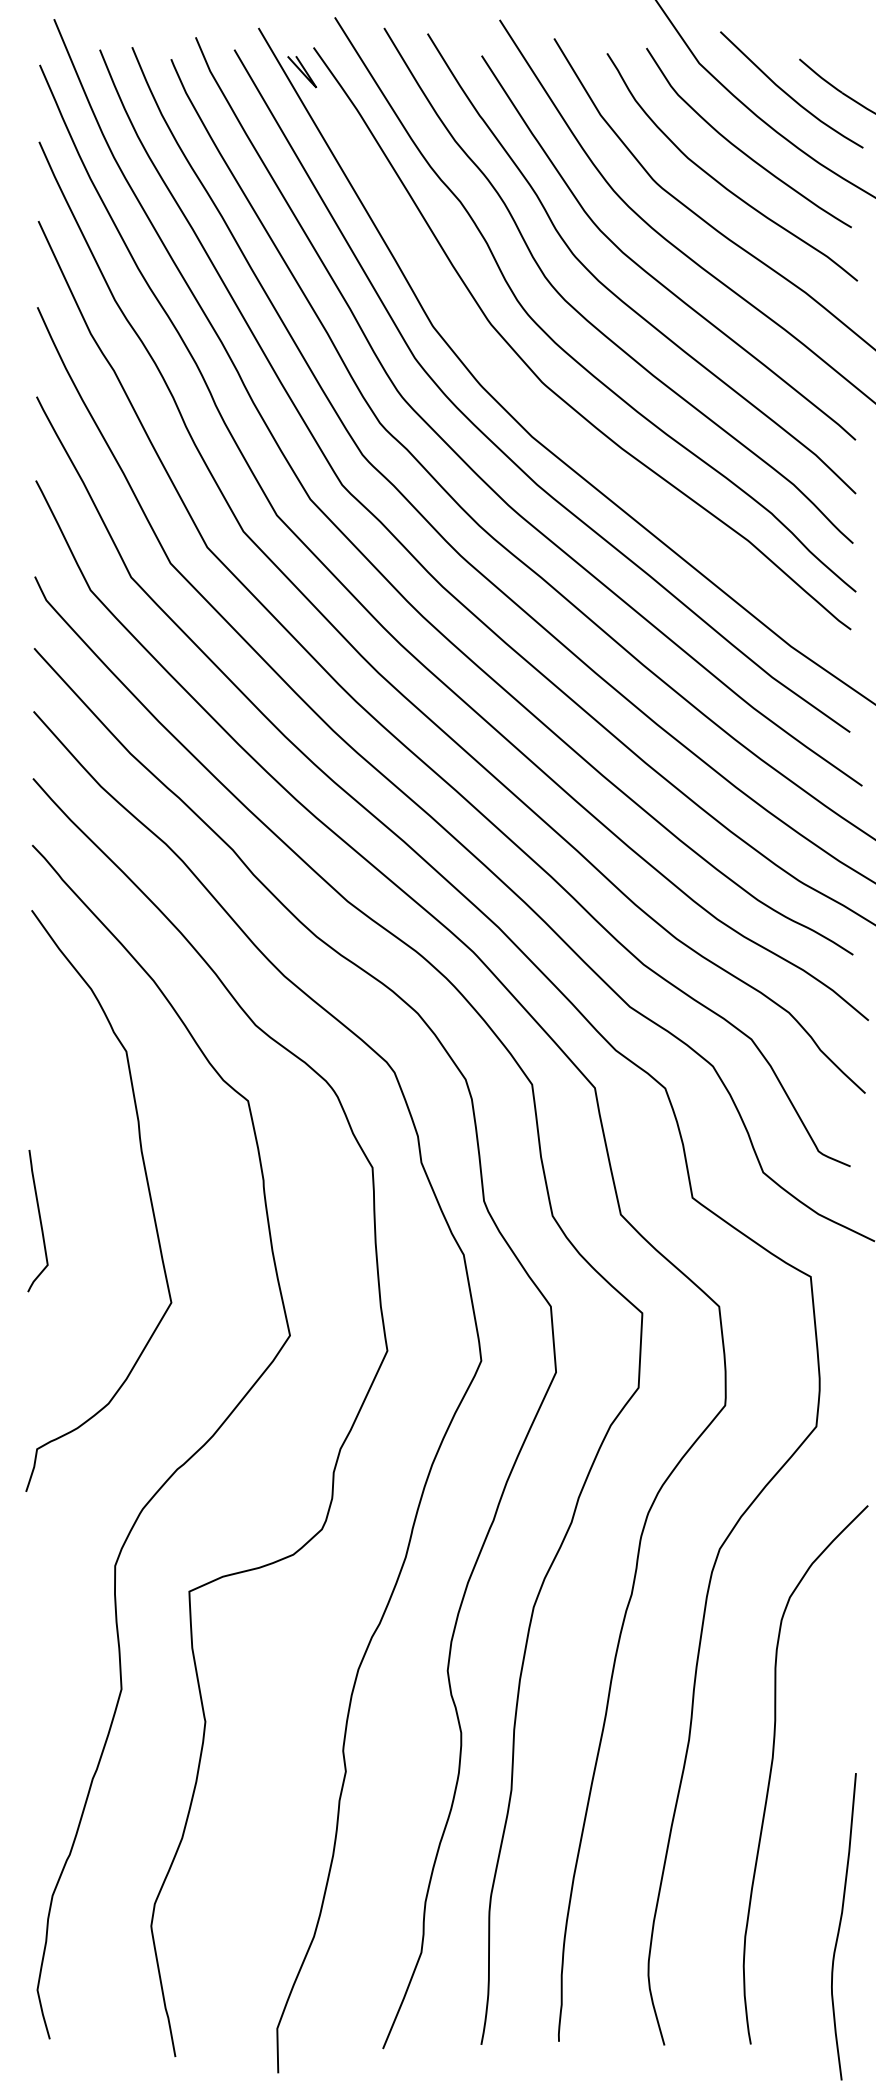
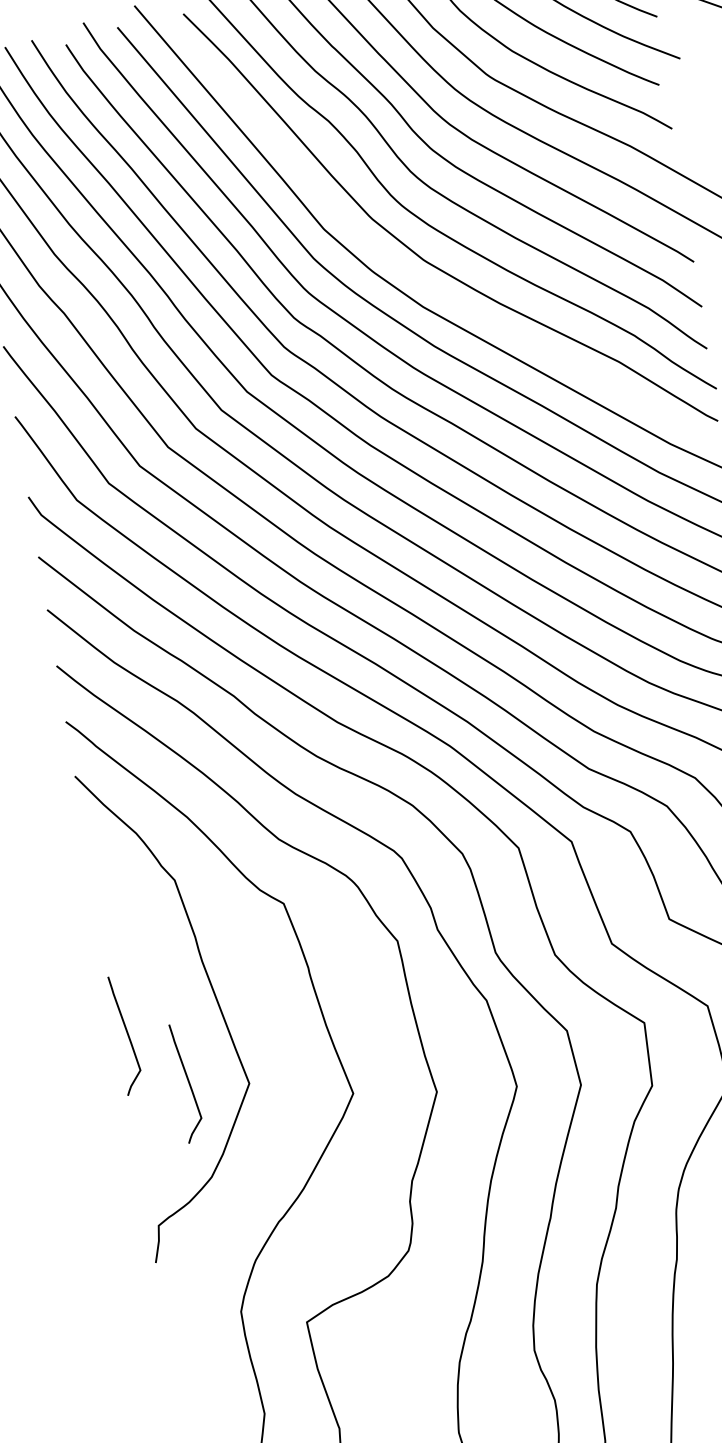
curve: (302, 72) -> (177, 36), removed
curve: (100, 1289) -> (188, 1082), added

